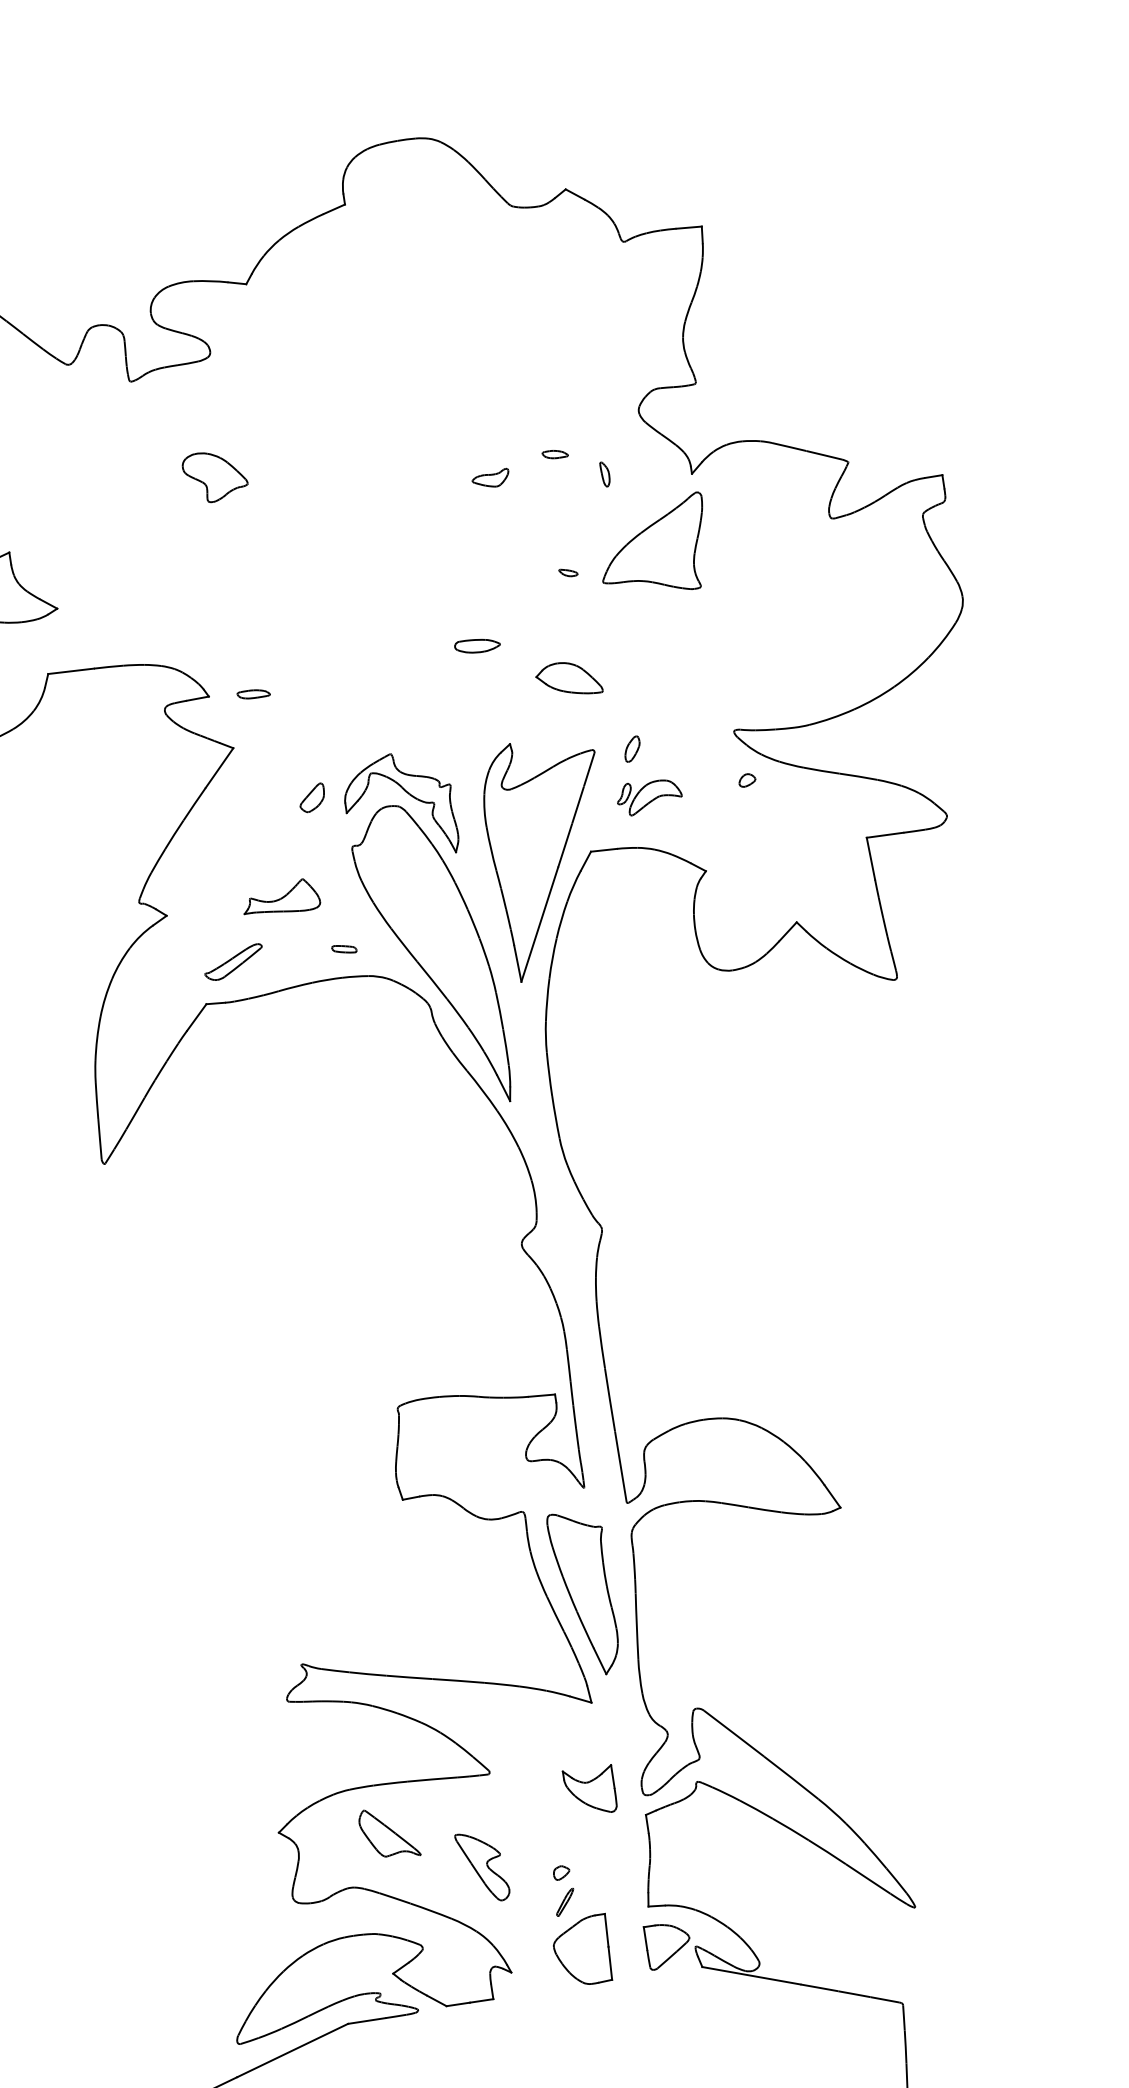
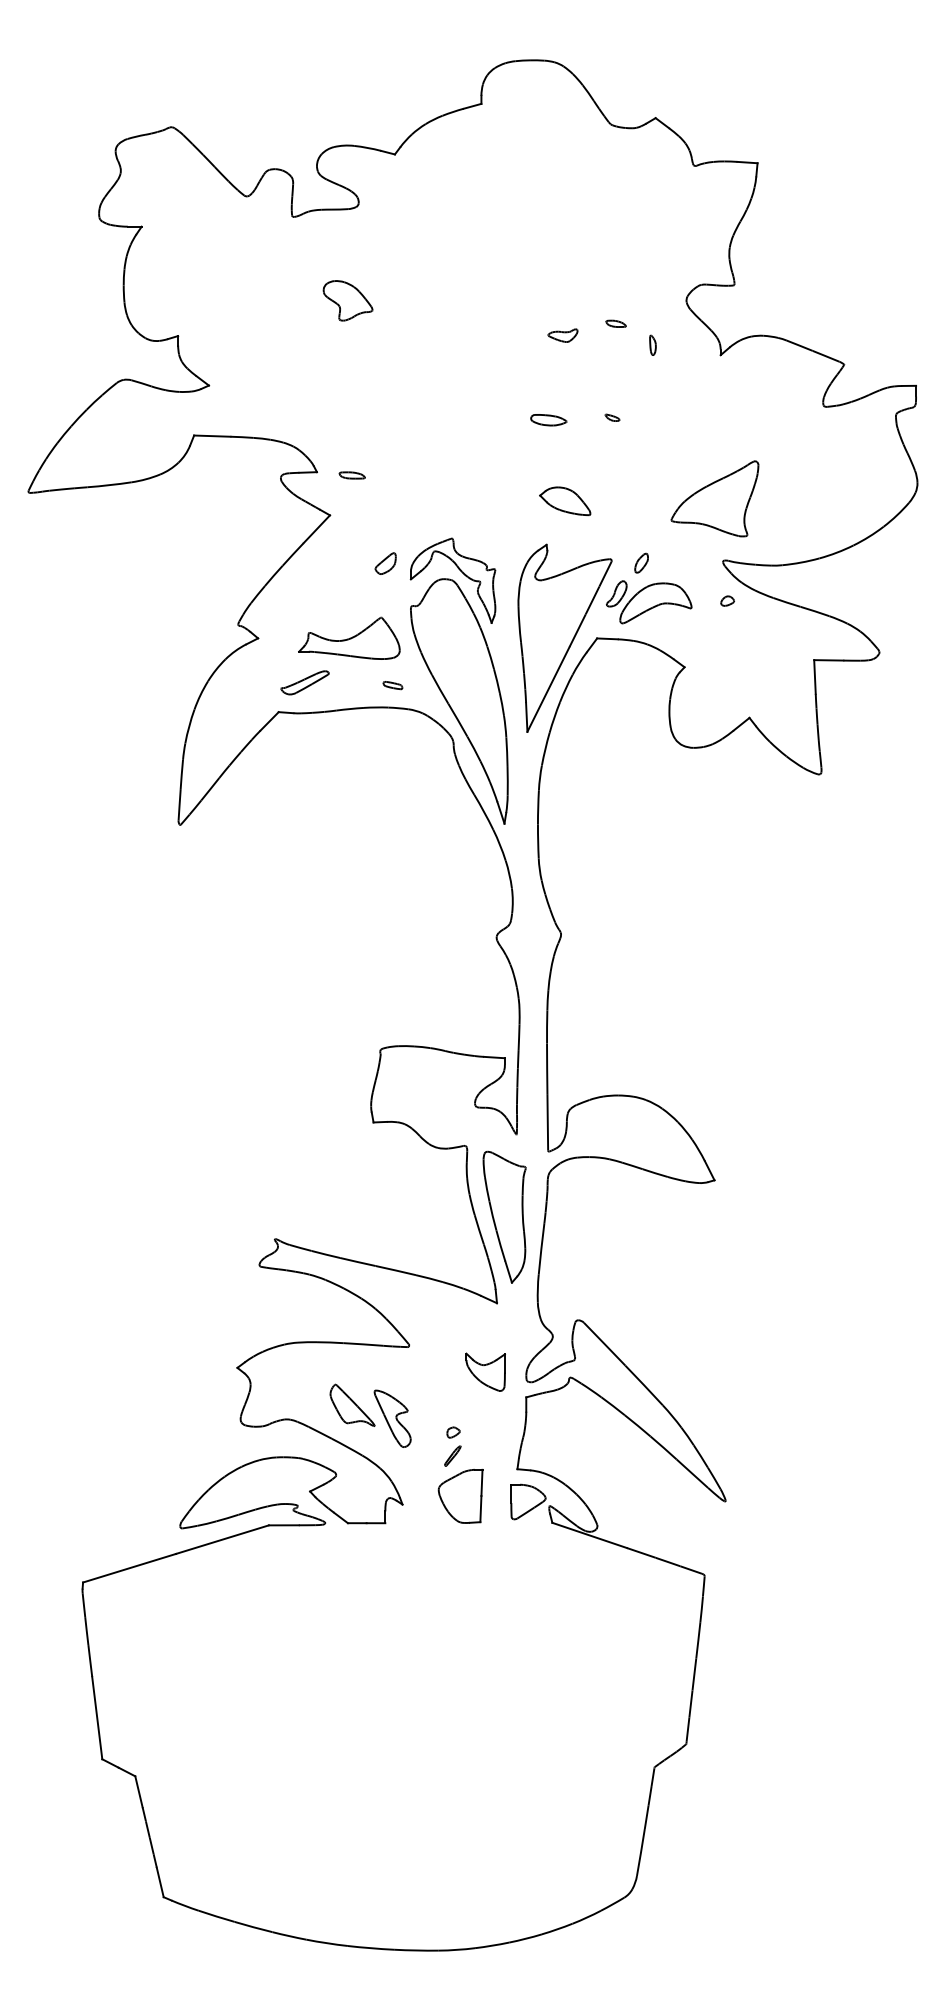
part: (652, 546) -> (714, 498), moved
part: (477, 646) -> (548, 420), moved
part: (569, 679) -> (565, 501), moved
part: (649, 796) -> (649, 602), size x1.67
part: (280, 897) -> (349, 637), size x1.67
part: (388, 1832) -> (352, 1404), moved

